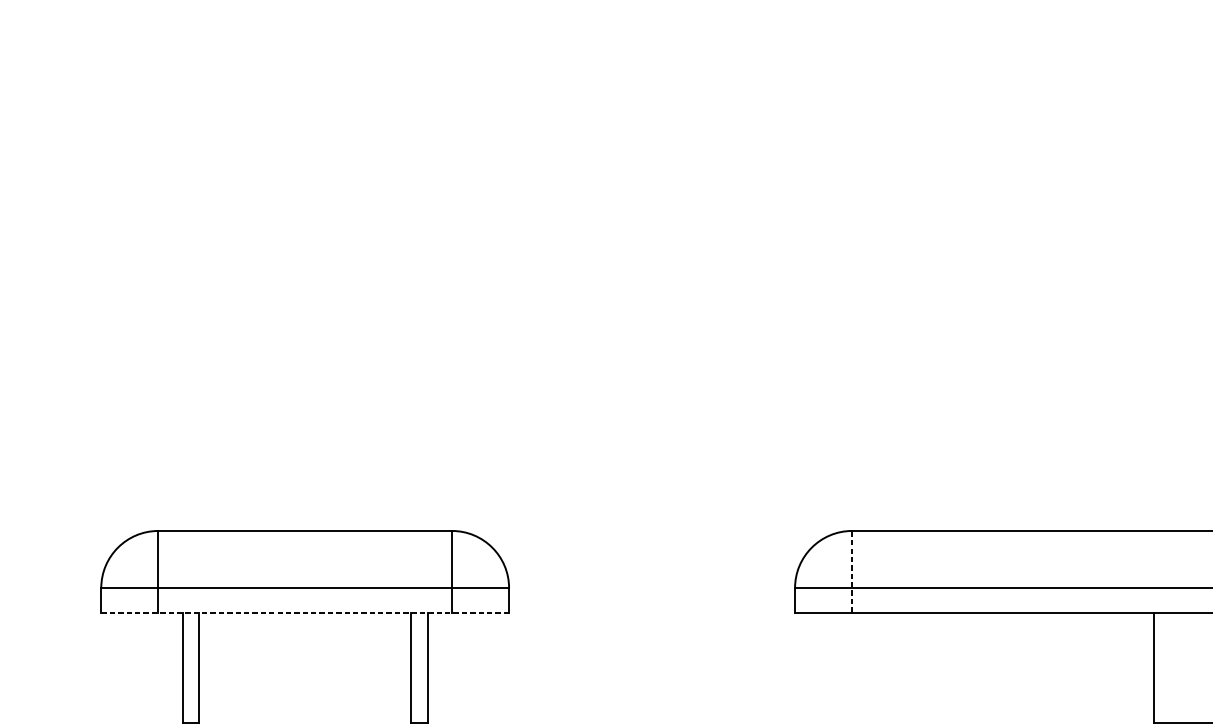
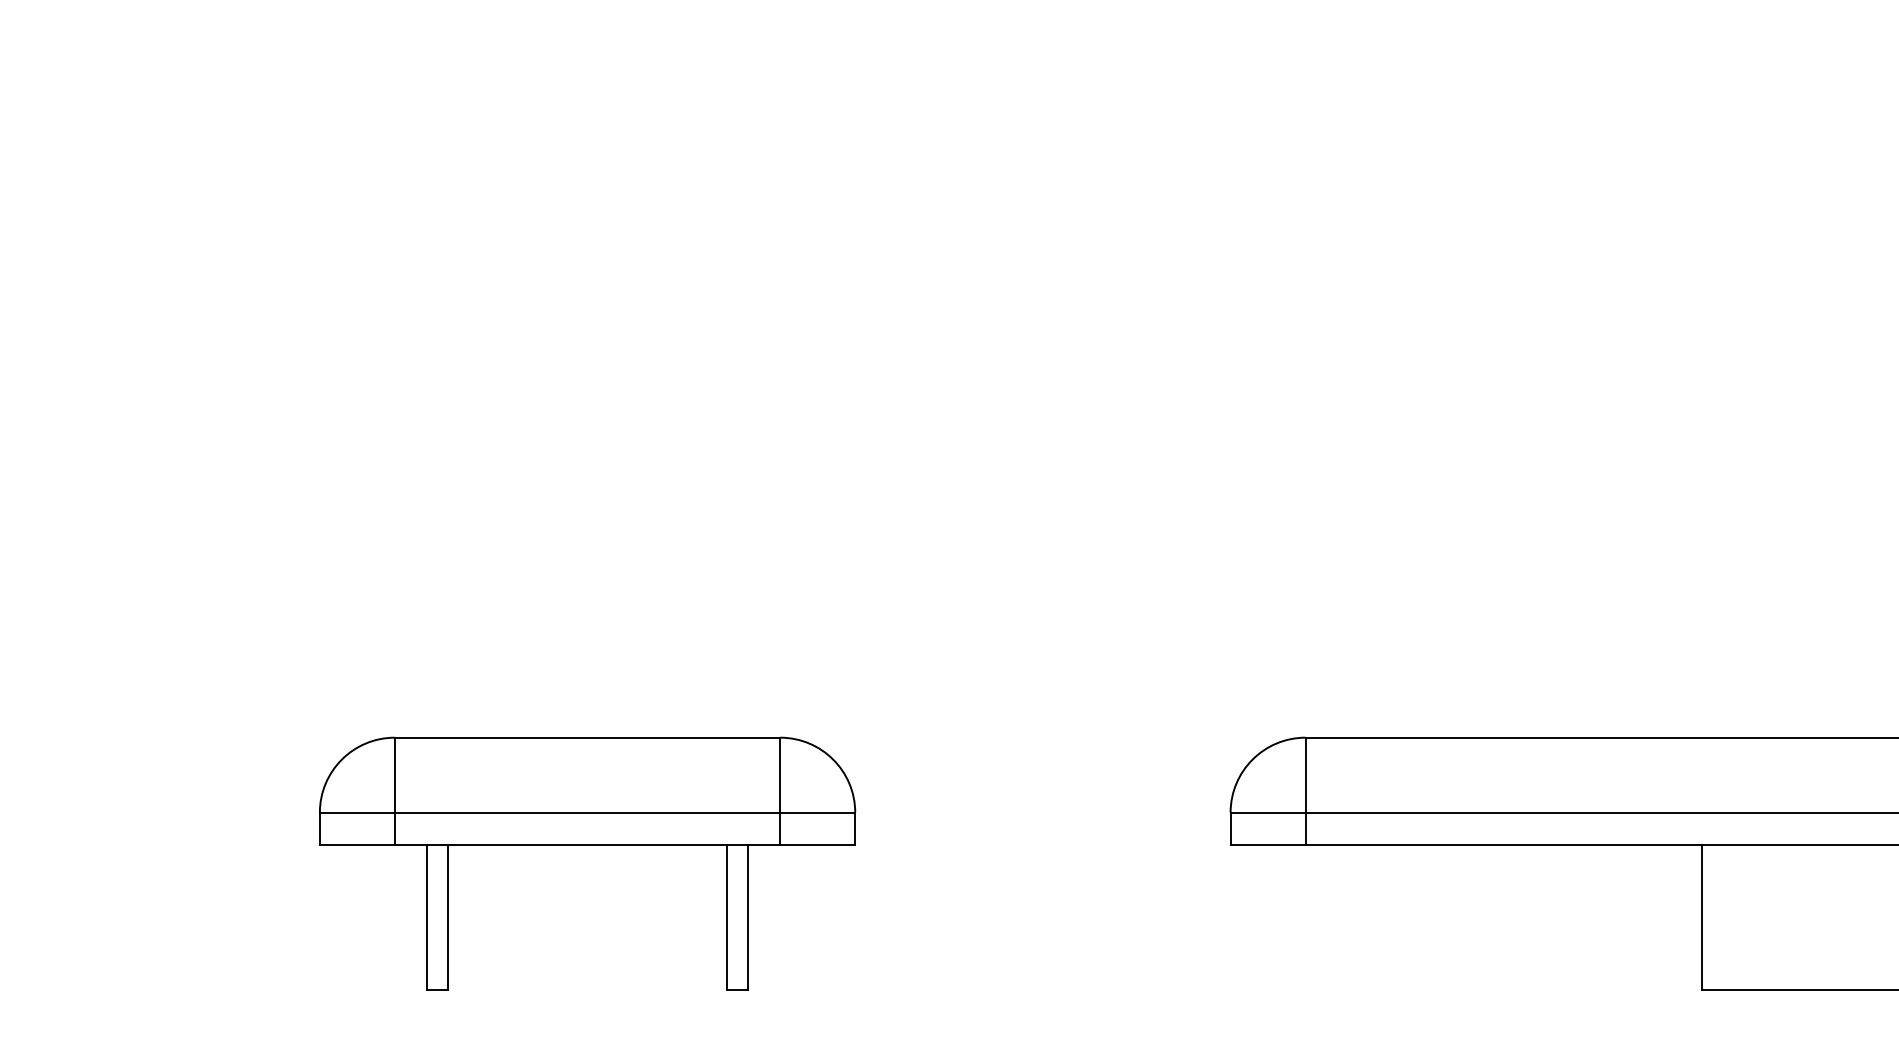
line: (852, 571) -> (1305, 791), dashed -> solid
line: (305, 612) -> (587, 844), dashed -> solid

